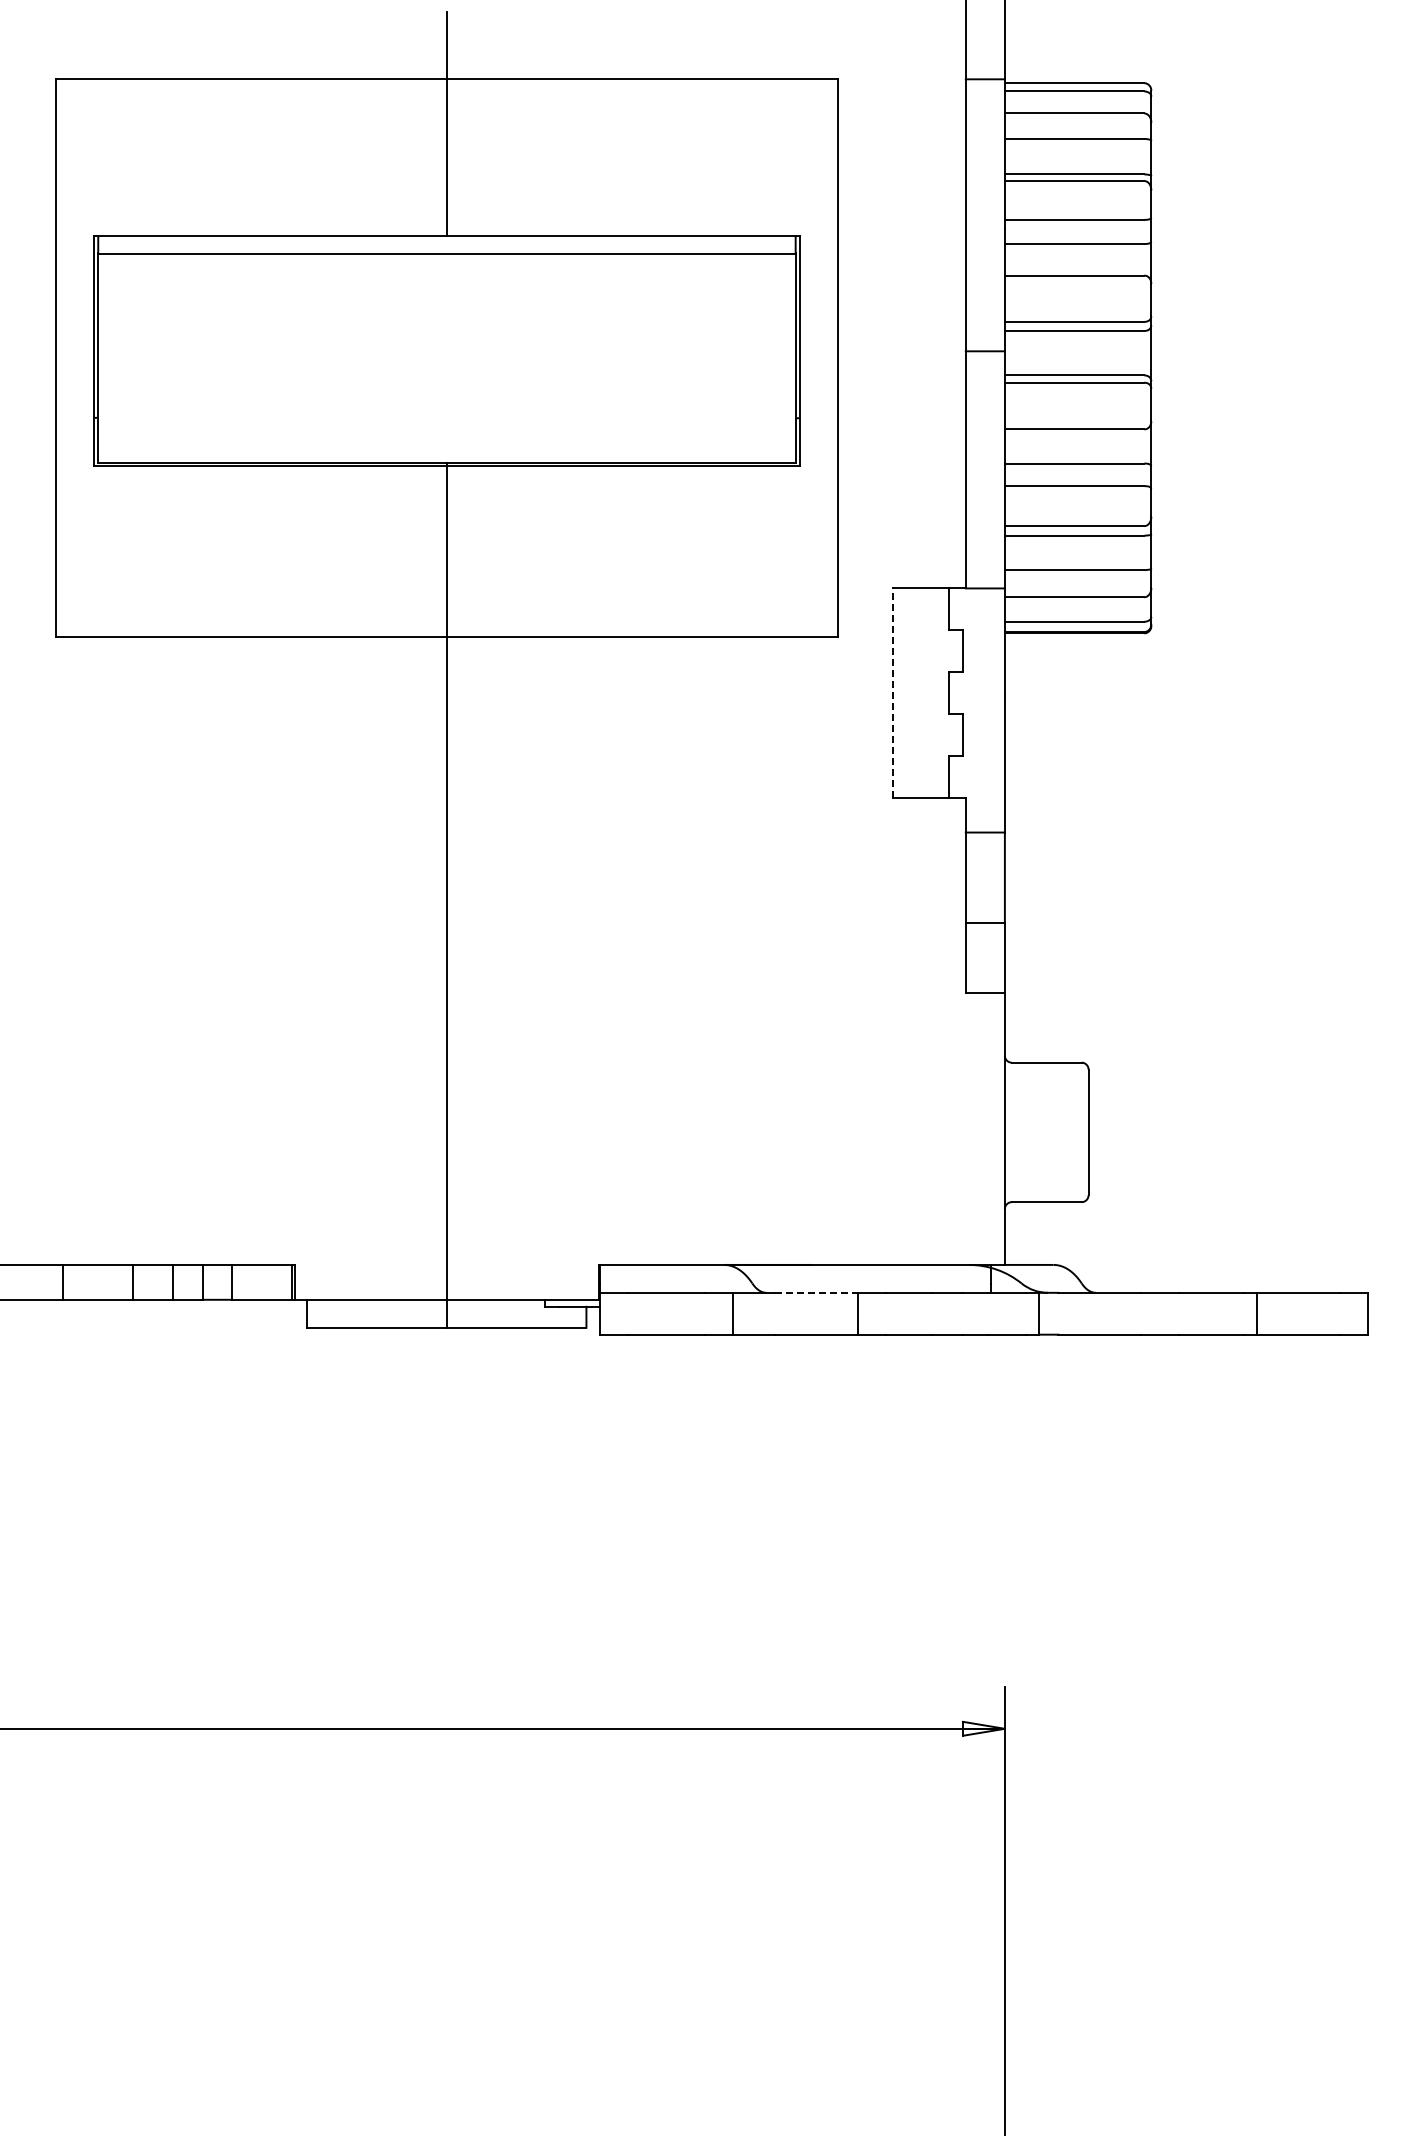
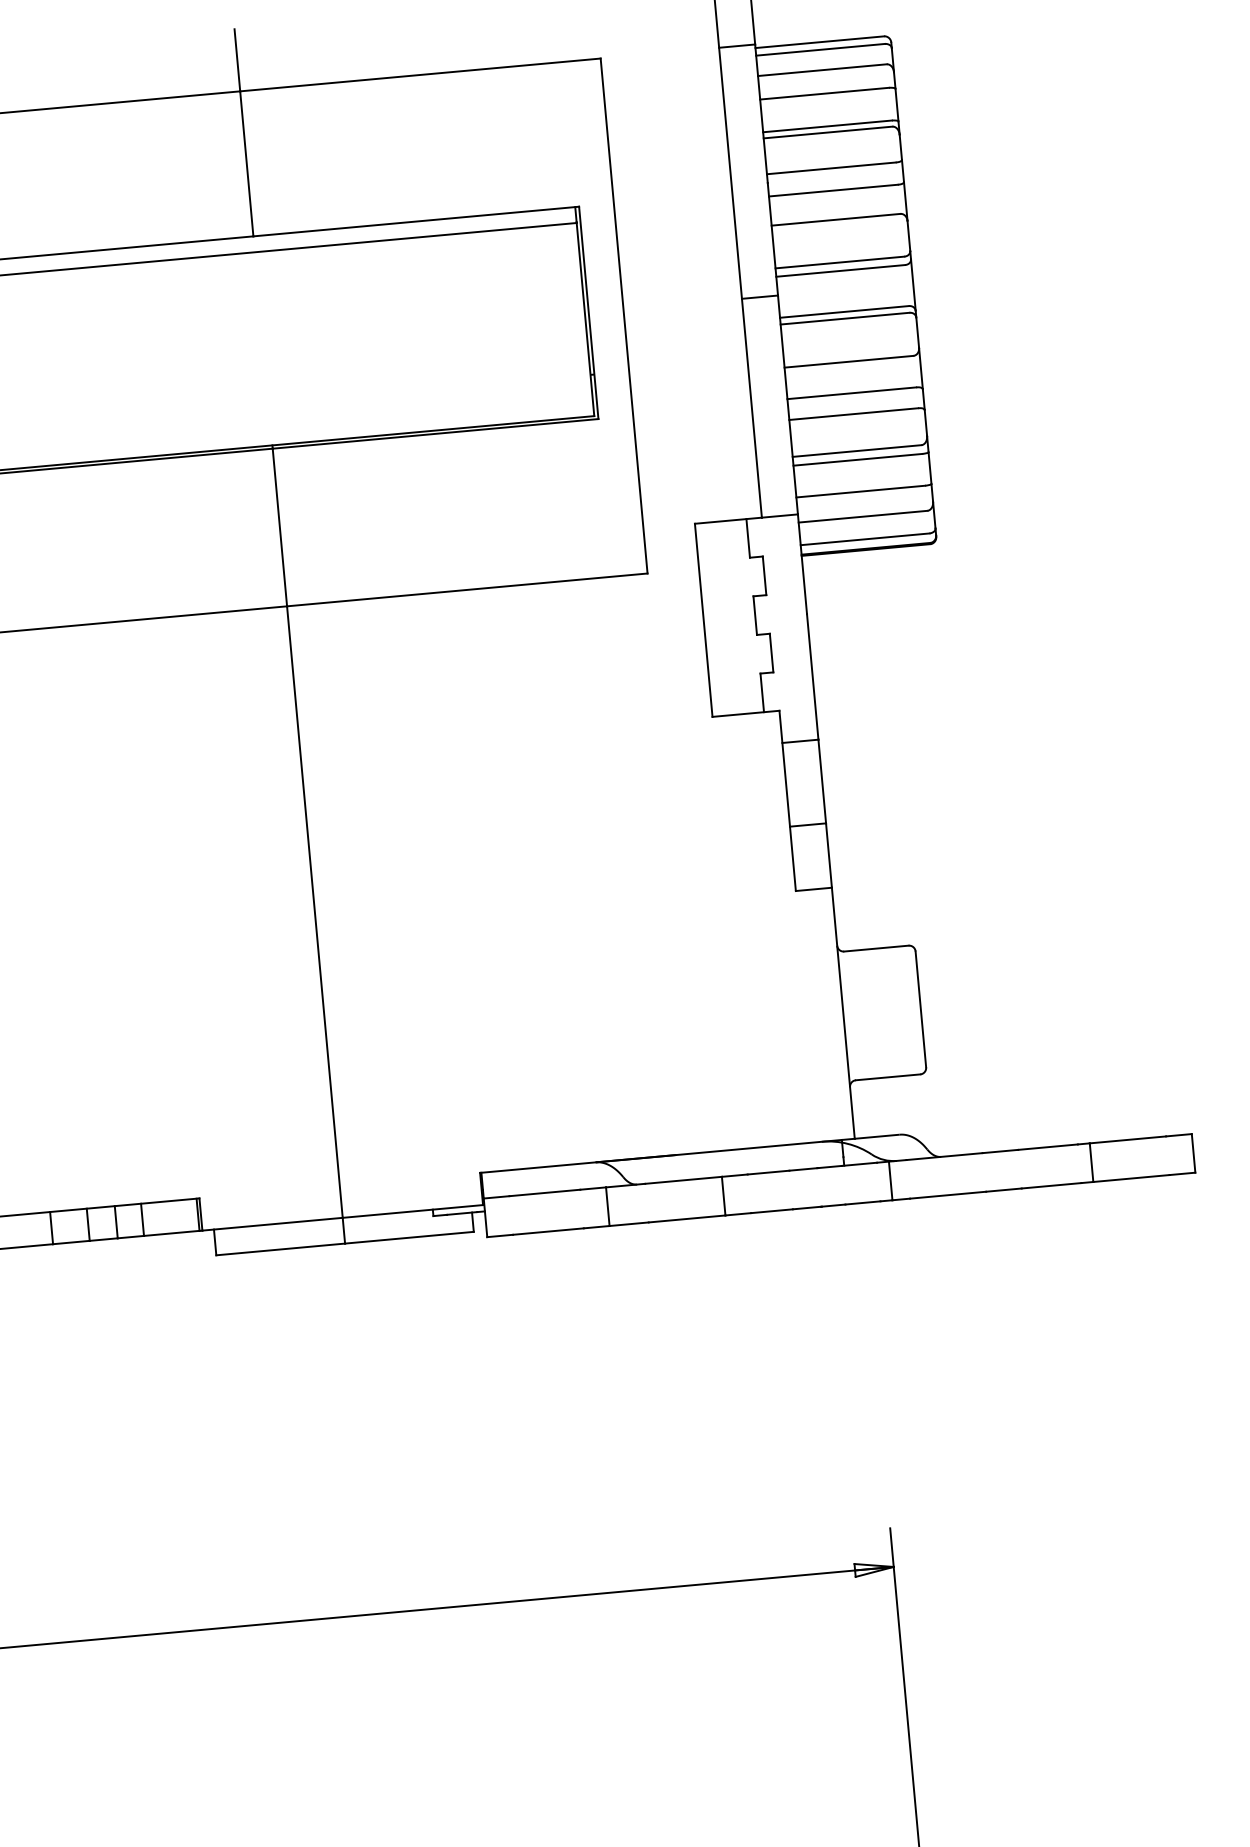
line: (893, 693) -> (703, 620), dashed -> solid
line: (816, 1292) -> (683, 1180), dashed -> solid

